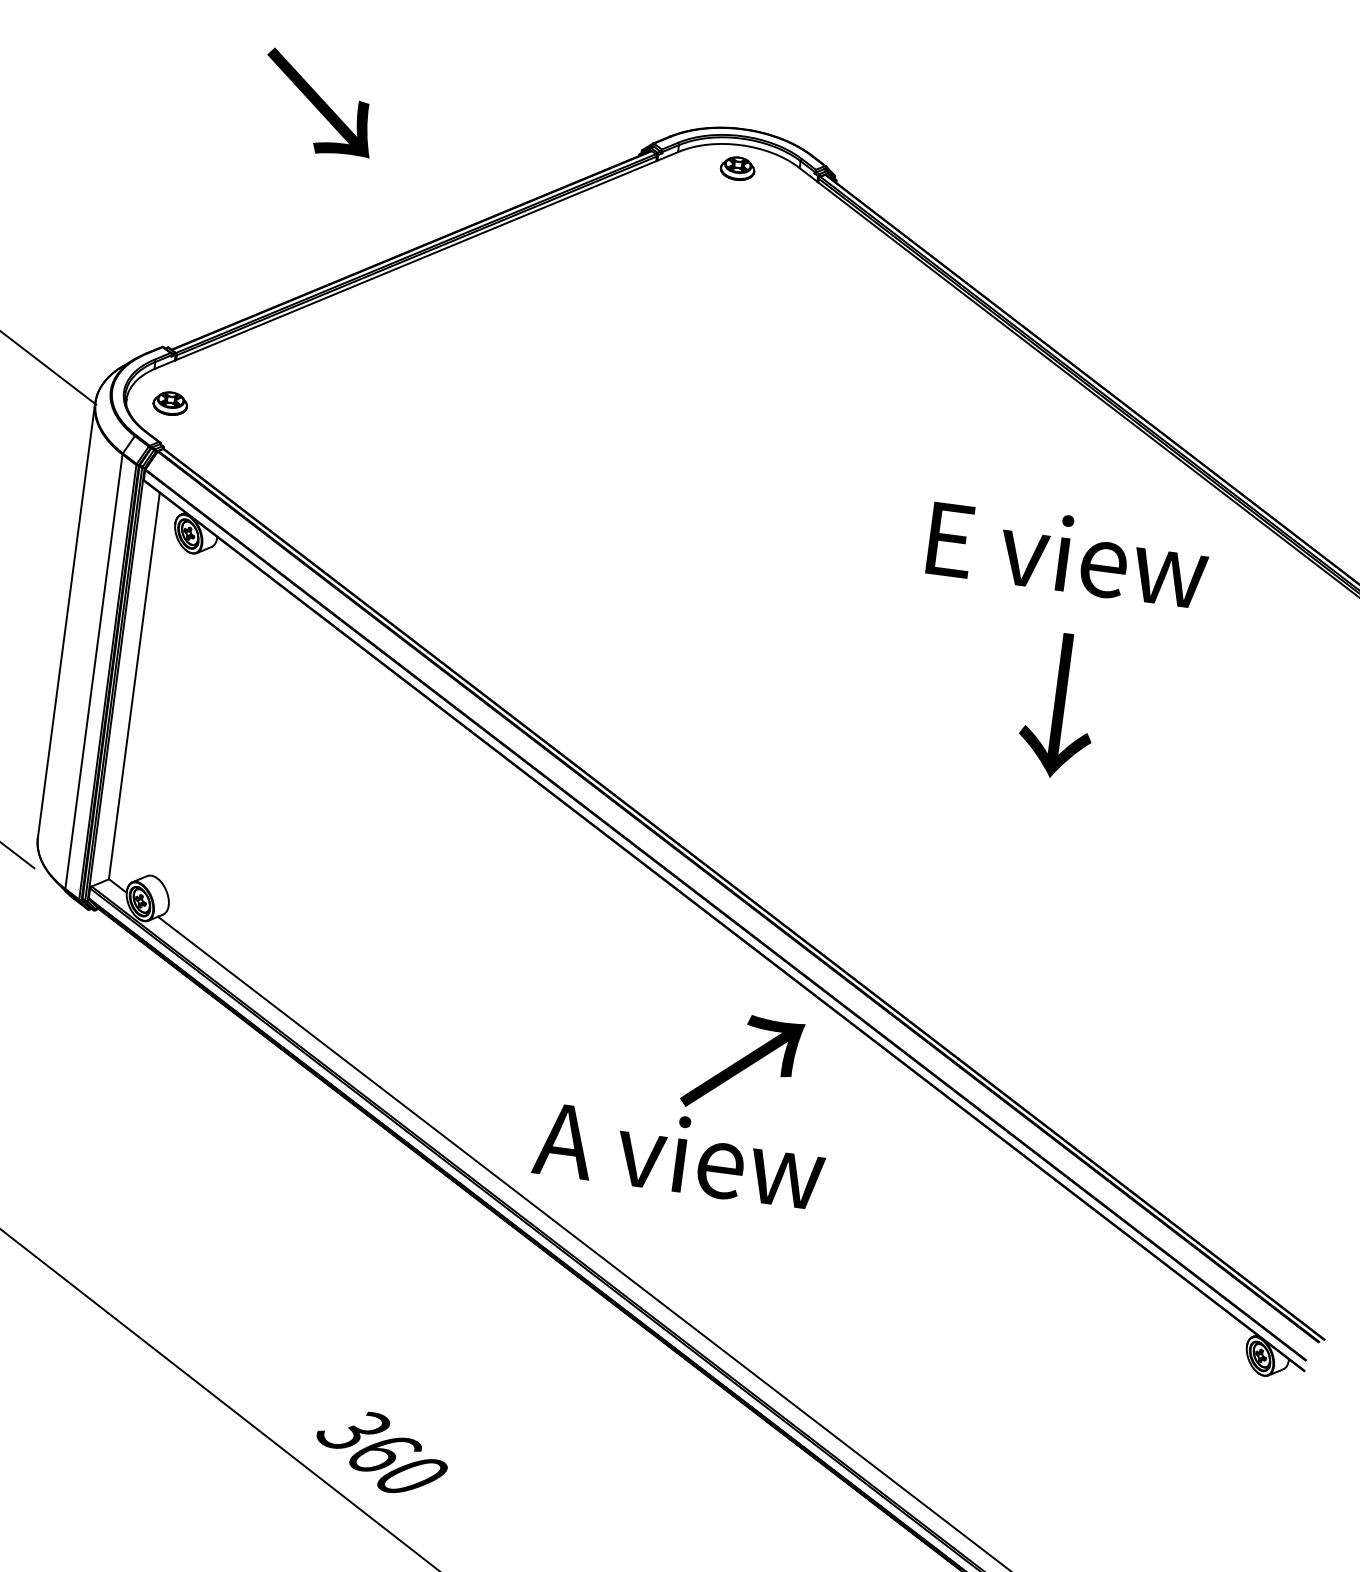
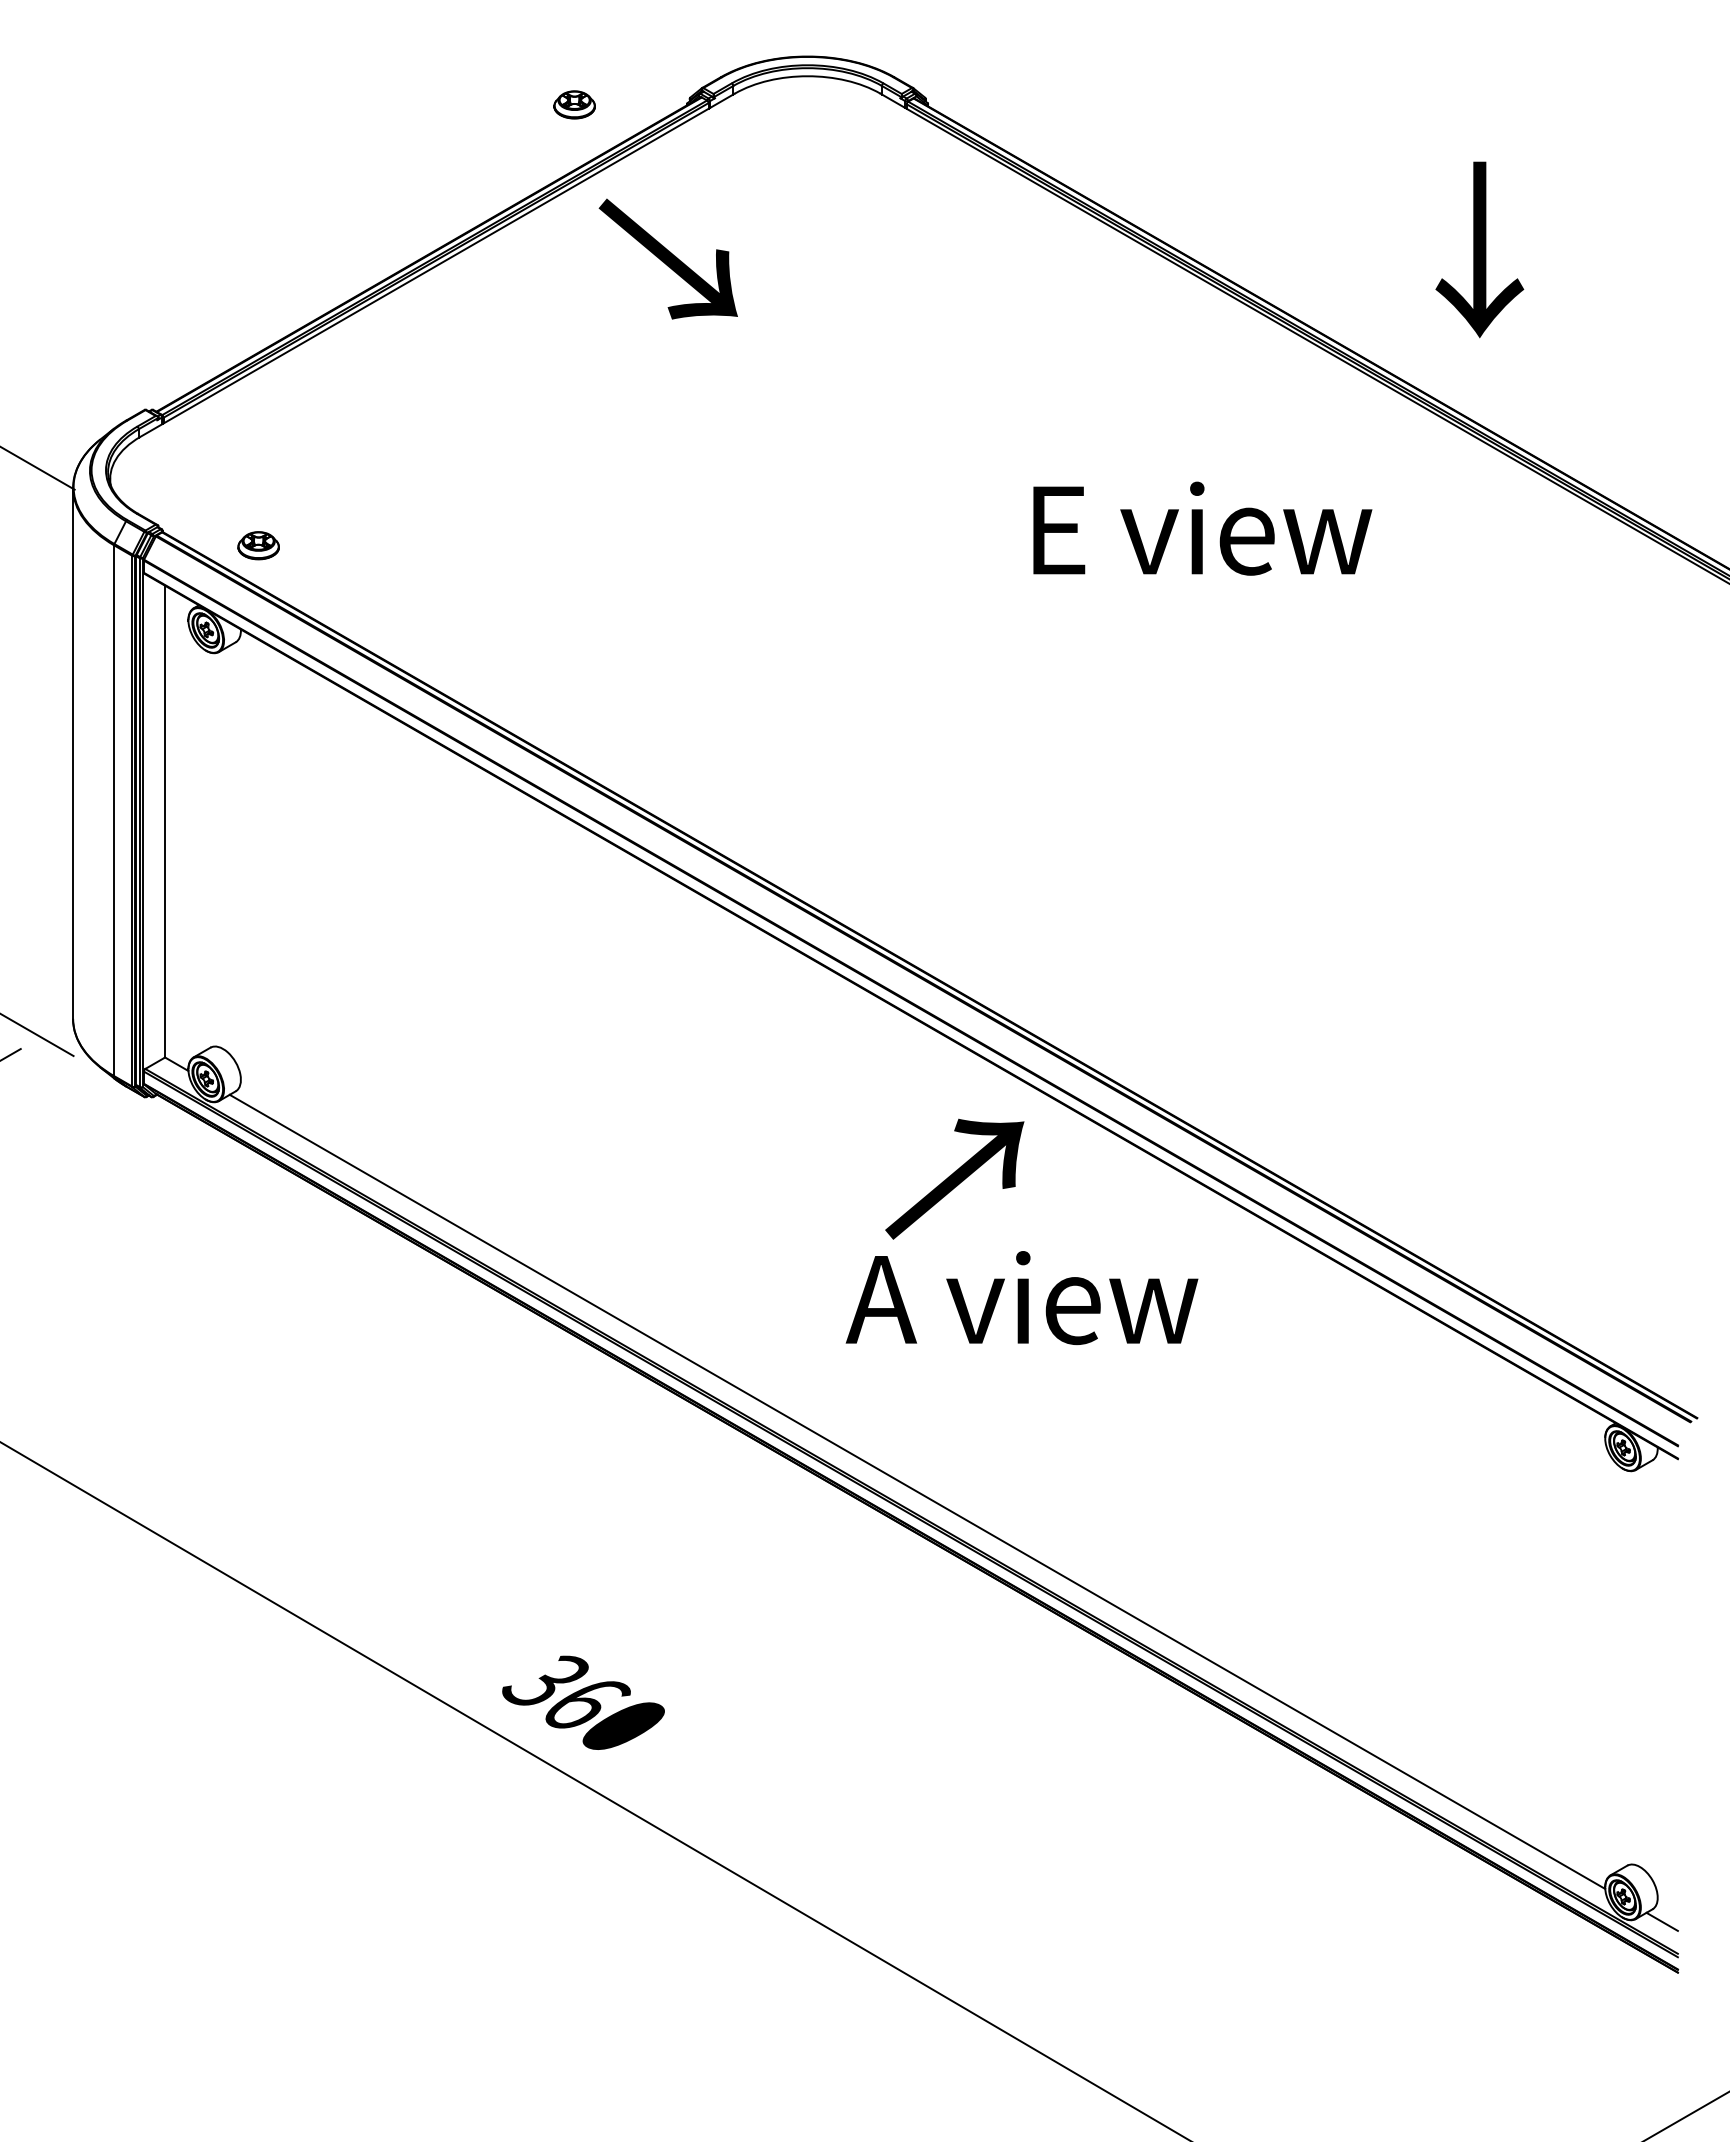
text: (318, 103) -> (667, 258), moved
part: (737, 168) -> (574, 104), moved
part: (170, 403) -> (258, 545), moved
text: (1068, 554) -> (1202, 528), moved
text: (1059, 705) -> (1479, 249), moved
text: (679, 1155) -> (1021, 1298), moved

